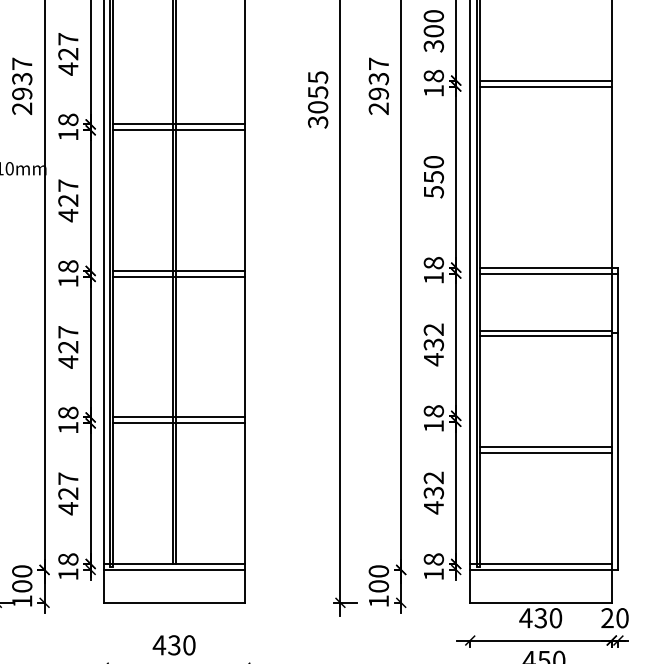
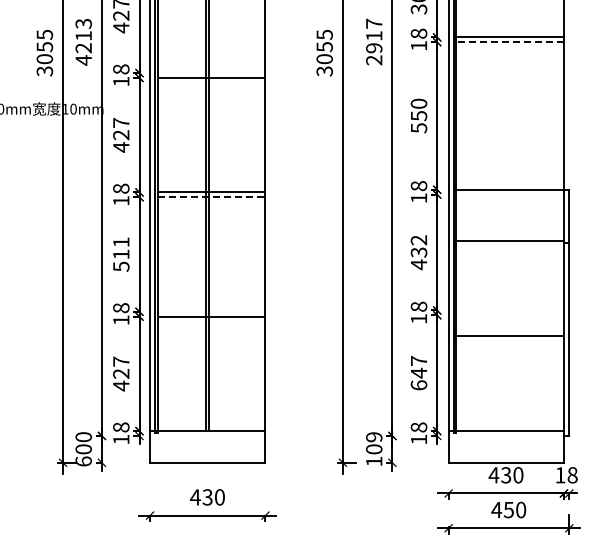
text: (379, 79) -> (374, 36), 2937 -> 2917
text: (21, 85) -> (83, 41), 2937 -> 4213
line: (546, 86) -> (510, 42), solid -> dashed
line: (179, 124) -> (211, 73), removed
line: (548, 273) -> (512, 194), removed
line: (179, 277) -> (211, 197), solid -> dashed
line: (544, 336) -> (509, 245), removed
text: (68, 347) -> (121, 254), 427 -> 511
line: (179, 417) -> (211, 311), removed
line: (544, 452) -> (509, 340), removed
text: (433, 493) -> (418, 373), 432 -> 647
line: (174, 569) -> (207, 435), removed
line: (540, 569) -> (505, 435), removed
text: (379, 571) -> (374, 437), 100 -> 109
text: (21, 601) -> (83, 461), 100 -> 600
text: (614, 618) -> (566, 475), 20 -> 18

